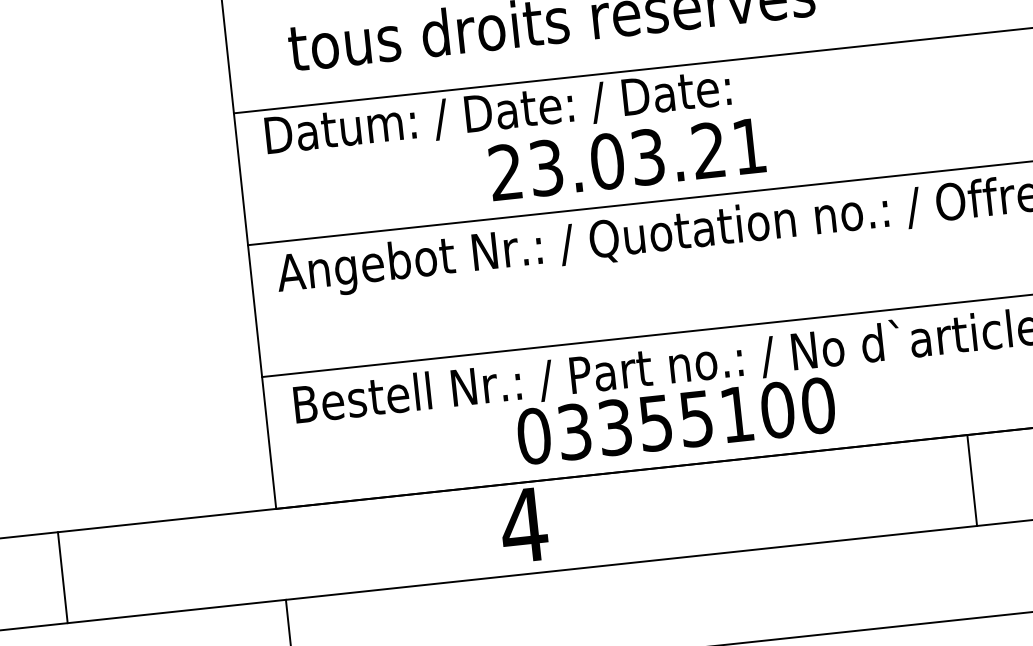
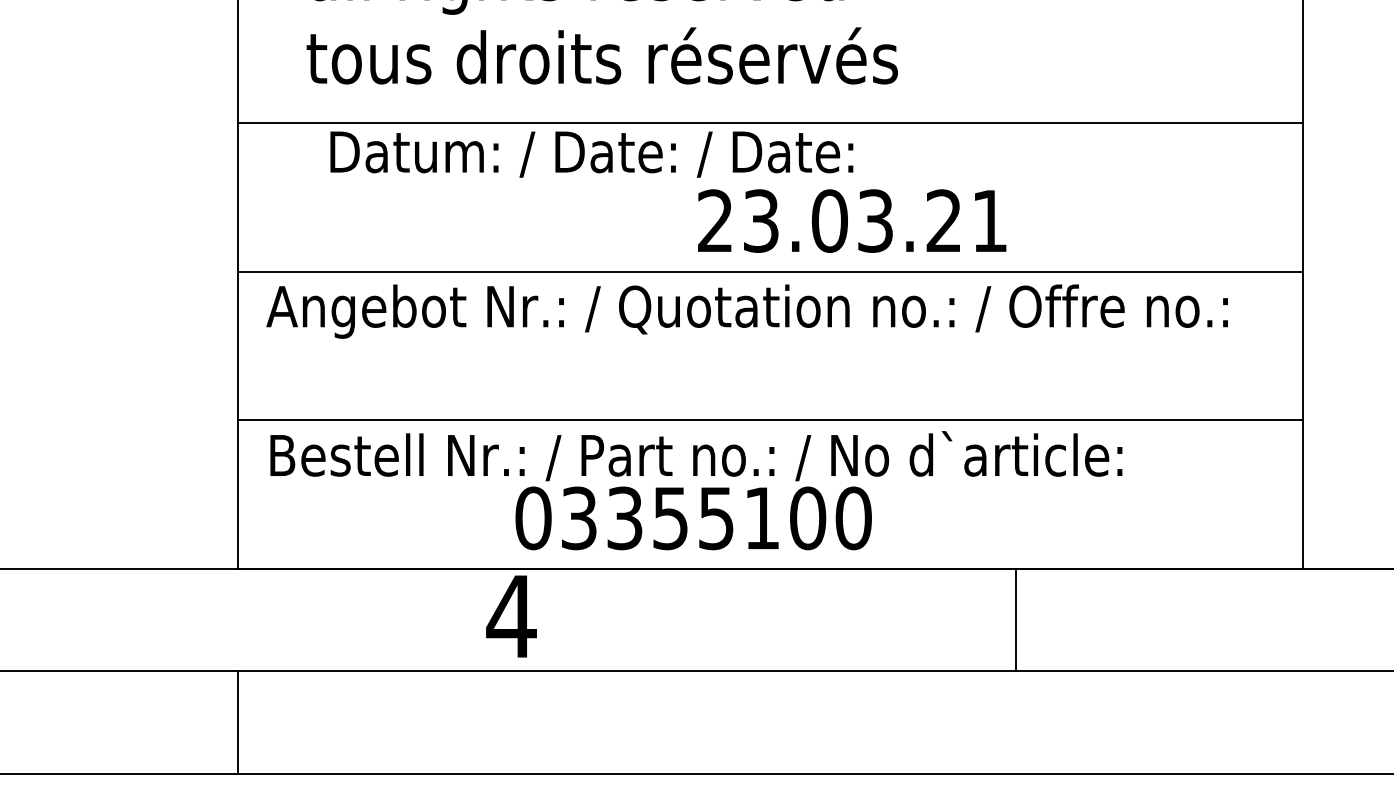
text: (497, 113) -> (591, 154), moved
text: (627, 158) -> (852, 220), moved

